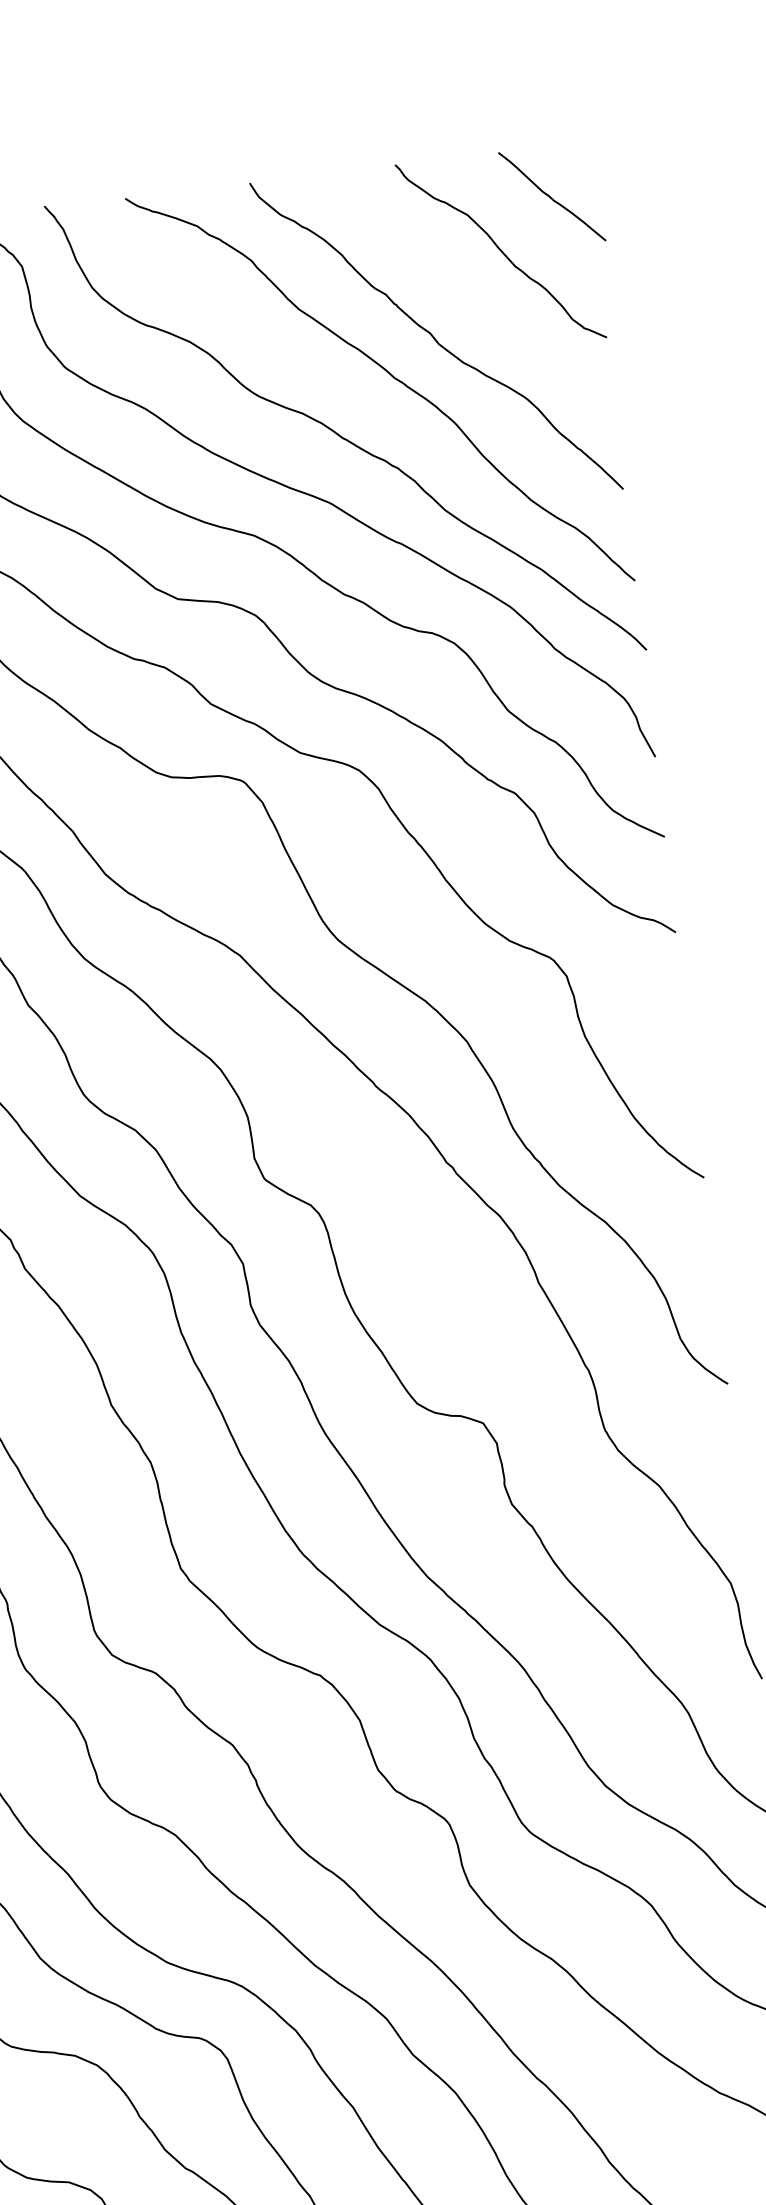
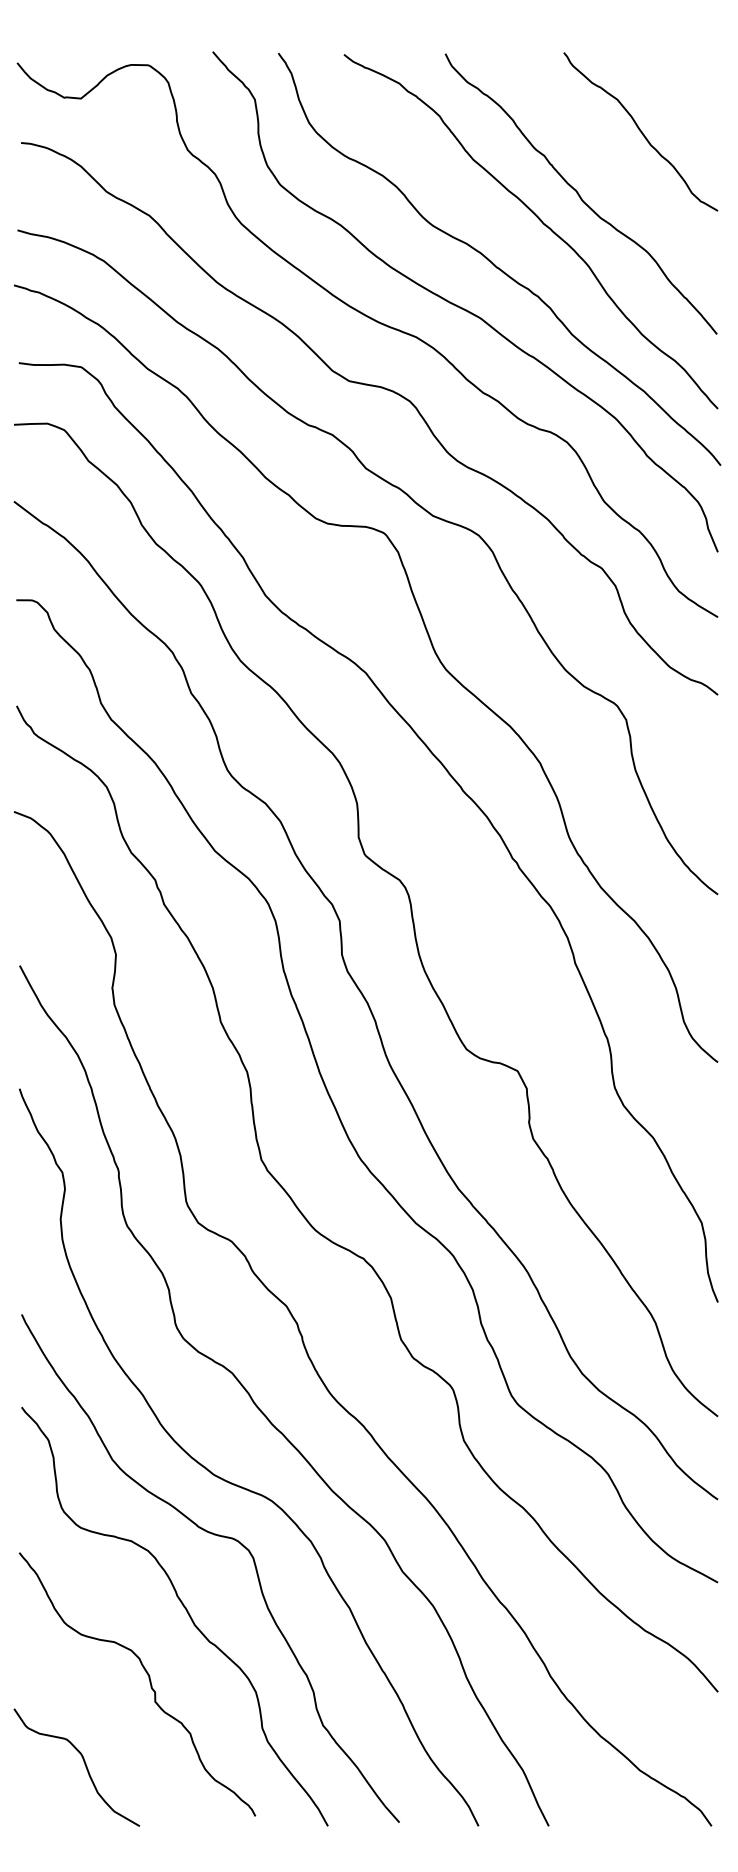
curve: (551, 196) -> (686, 92), removed

